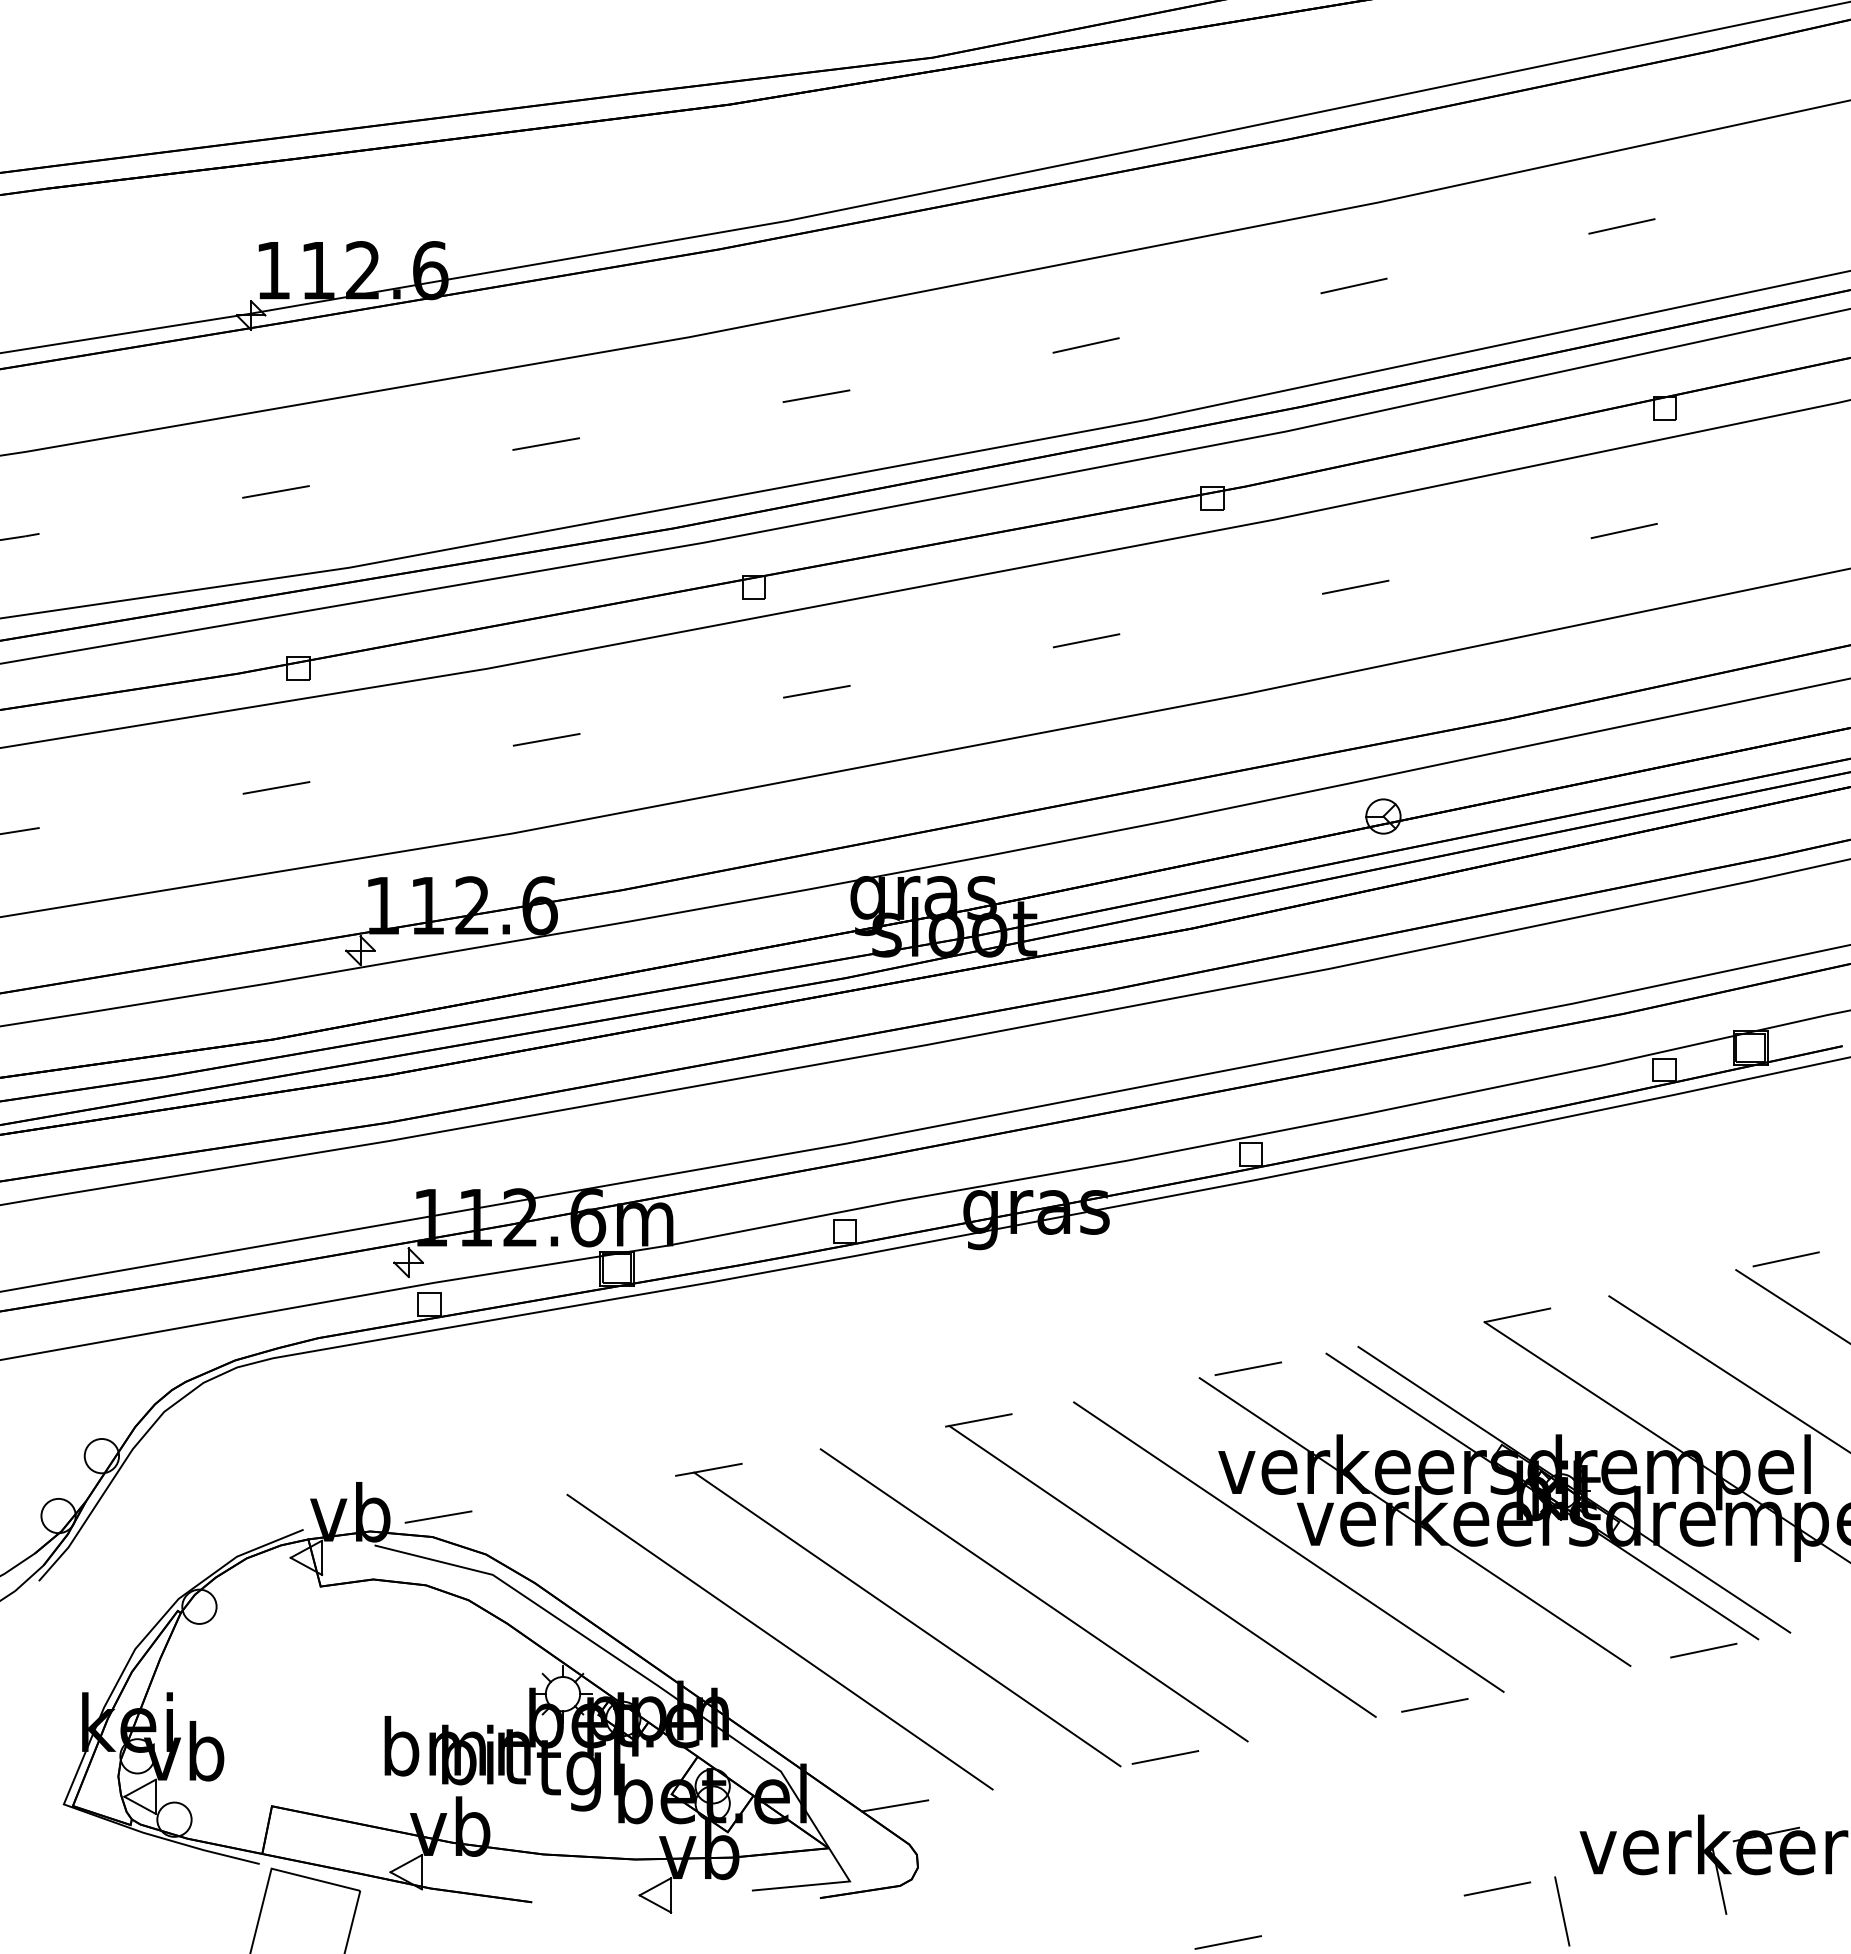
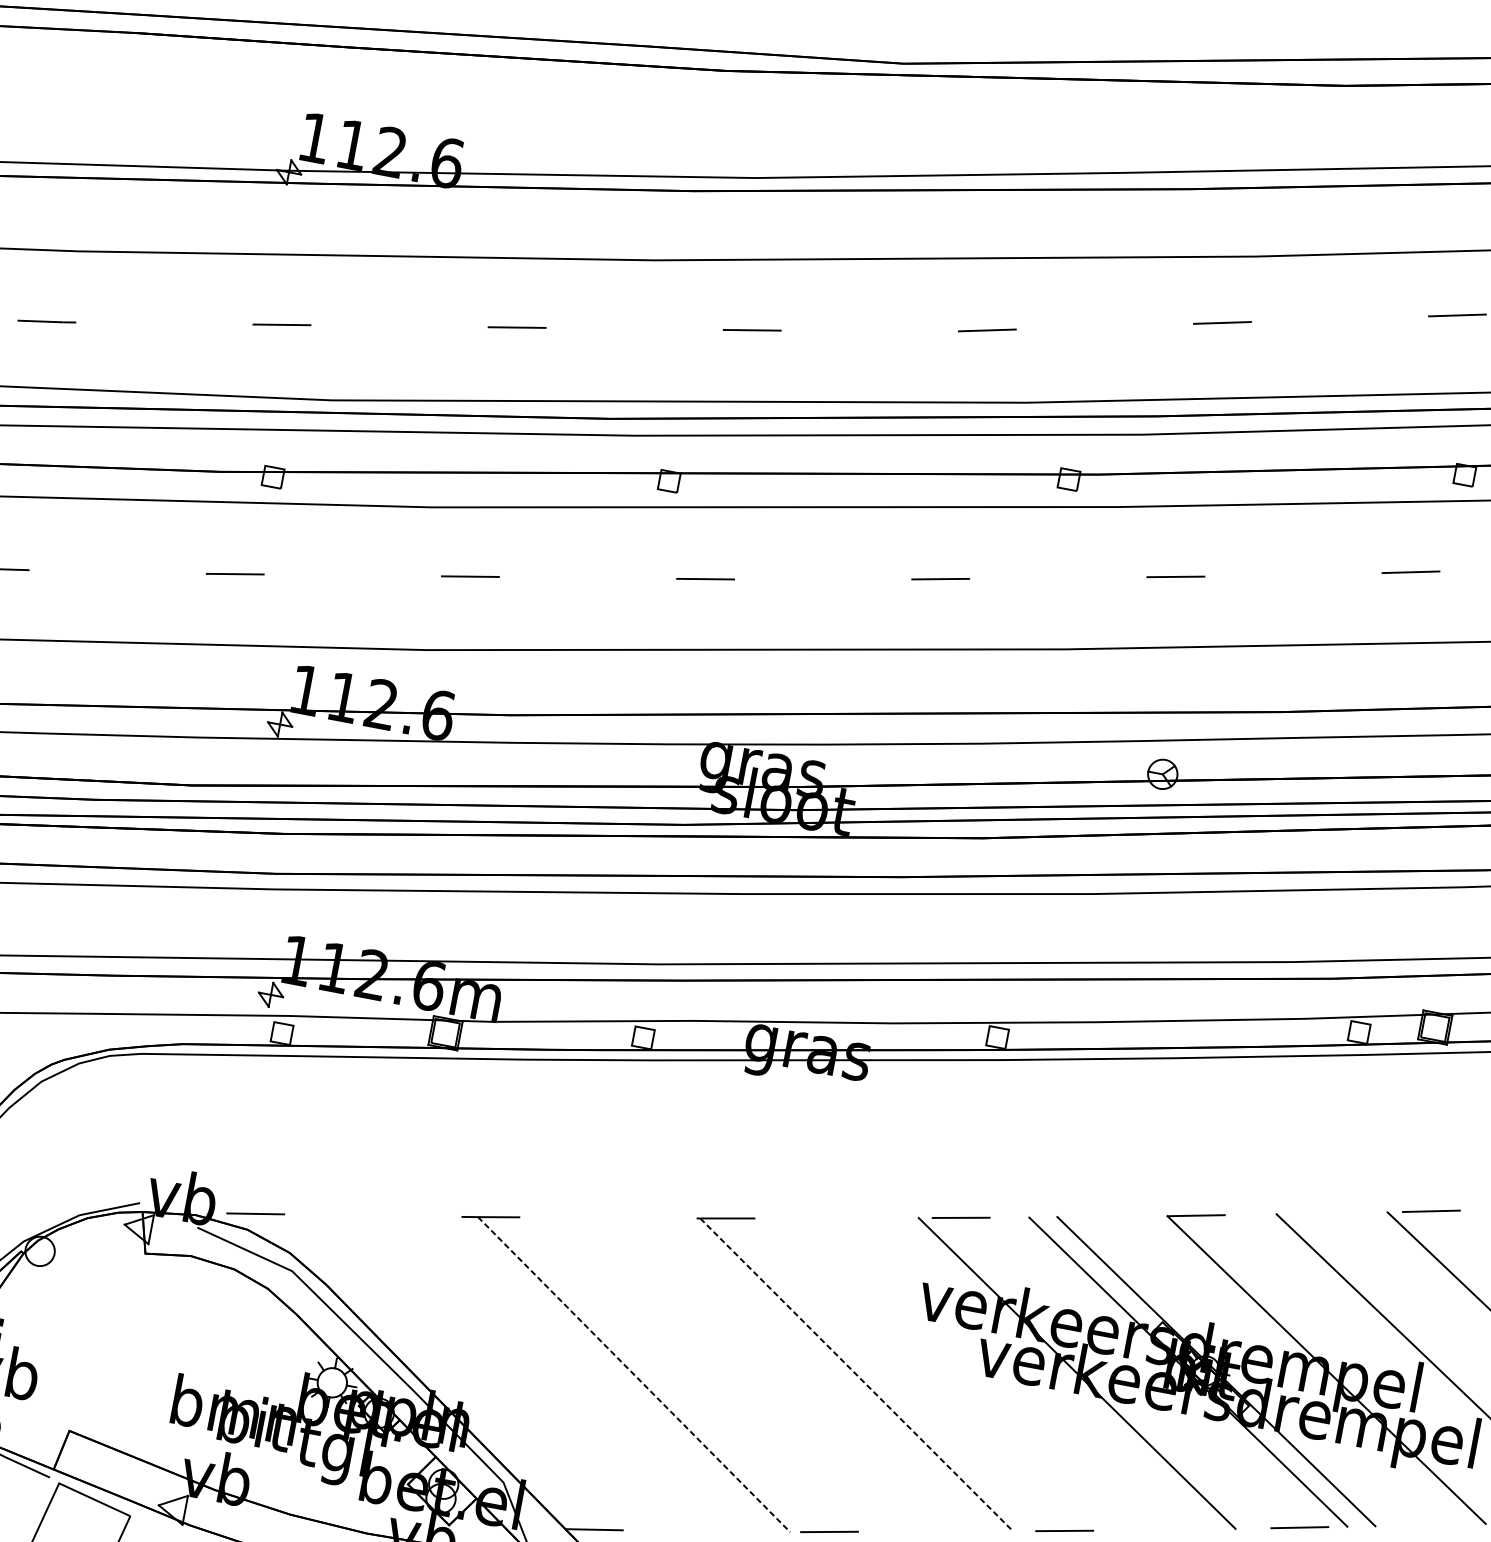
line: (1288, 1546) -> (966, 1373), removed
line: (1162, 1571) -> (856, 1374), solid -> dashed
line: (1033, 1595) -> (744, 1374), removed
line: (907, 1619) -> (634, 1374), solid -> dashed
line: (779, 1641) -> (523, 1372), removed

